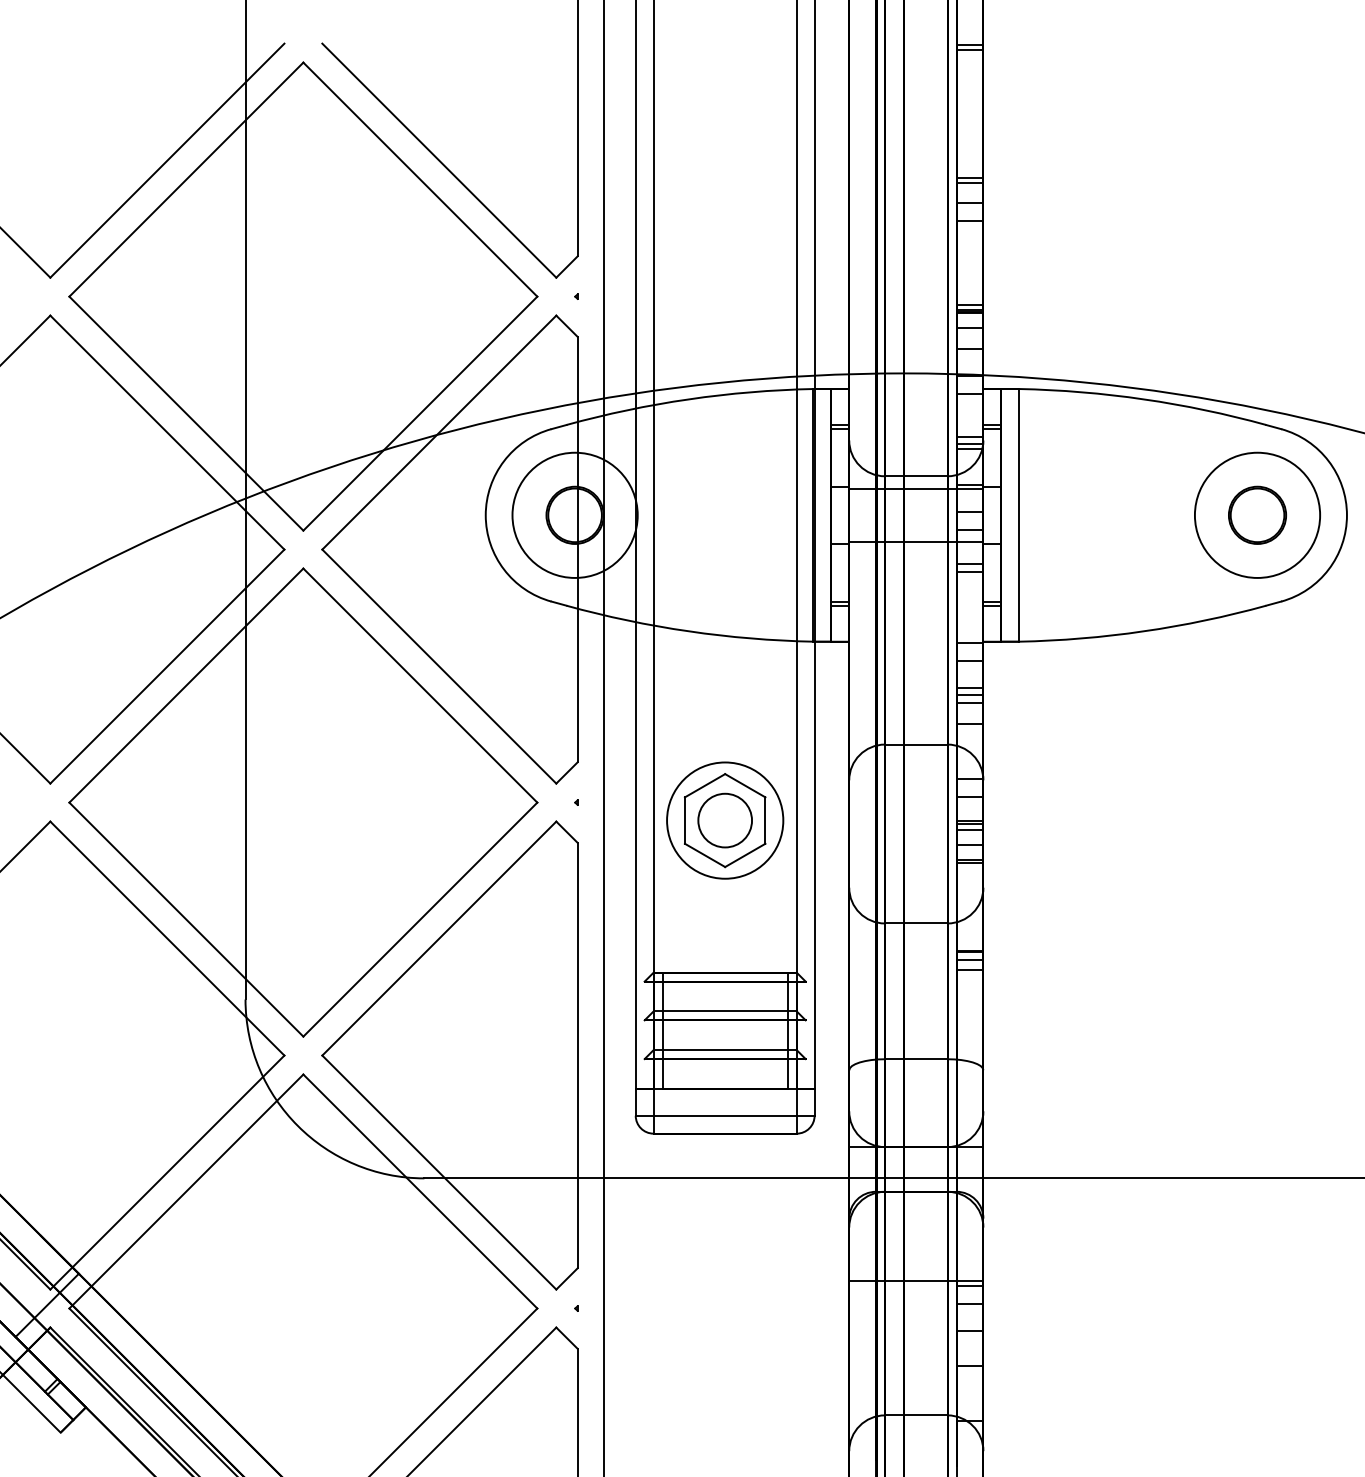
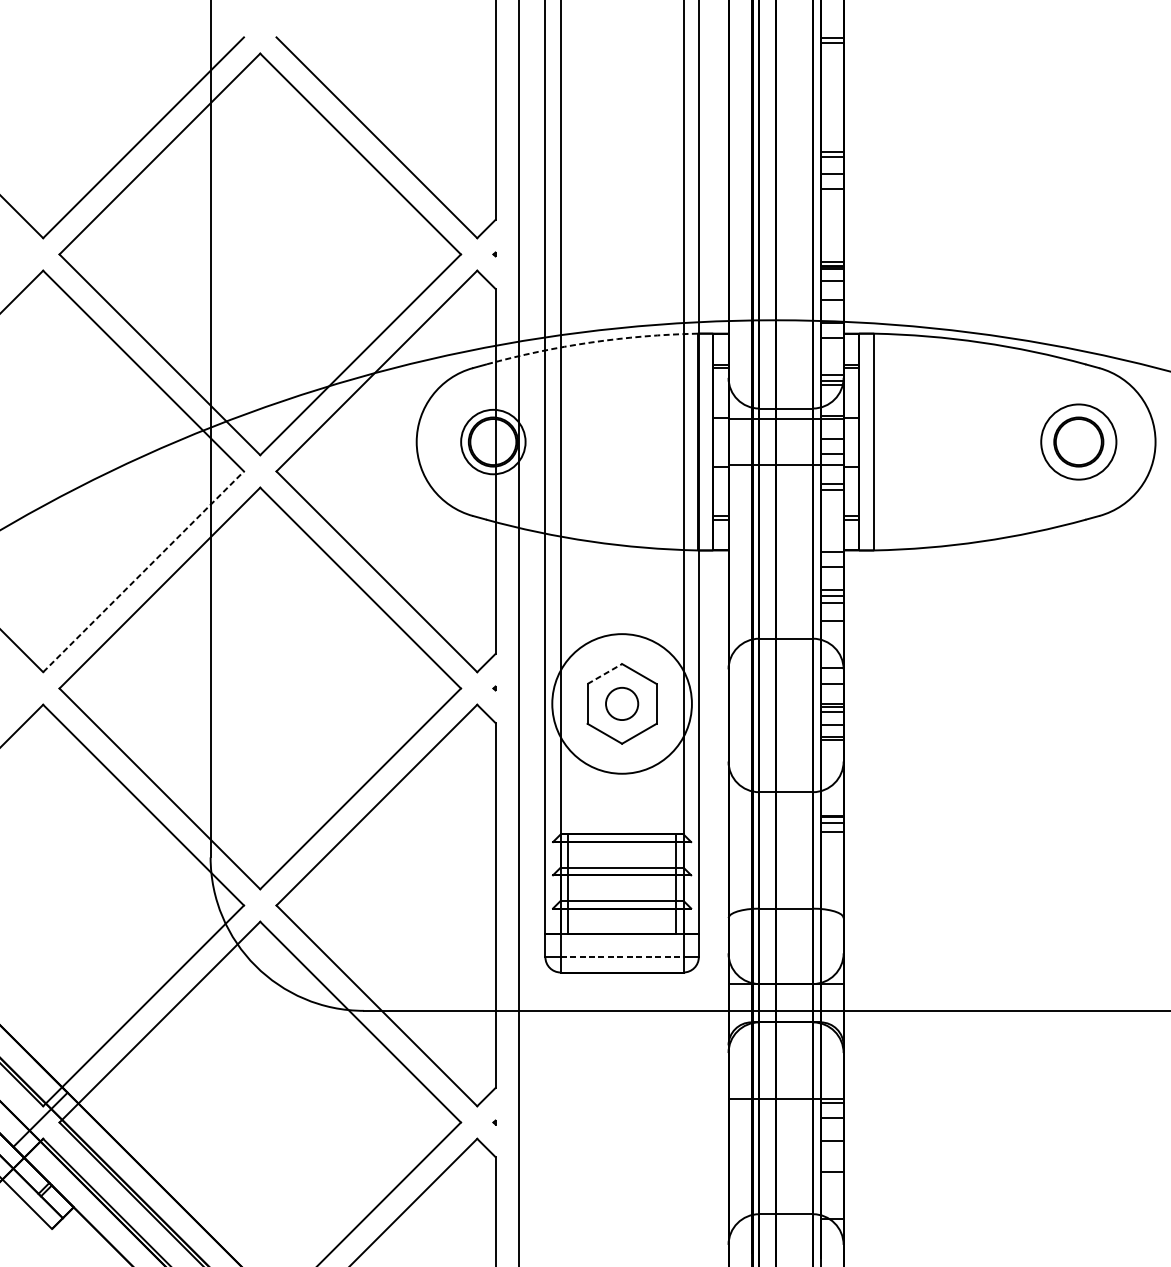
arc: (688, 399) -> (590, 342), solid -> dashed
circle: (574, 514) -> (492, 441), size x0.6
circle: (1257, 514) -> (1078, 441), size x0.7
line: (167, 666) -> (143, 571), solid -> dashed
line: (705, 785) -> (605, 673), solid -> dashed
circle: (725, 820) -> (622, 703), size x0.7
circle: (725, 820) -> (622, 703), size x1.4
line: (725, 1115) -> (622, 956), solid -> dashed

